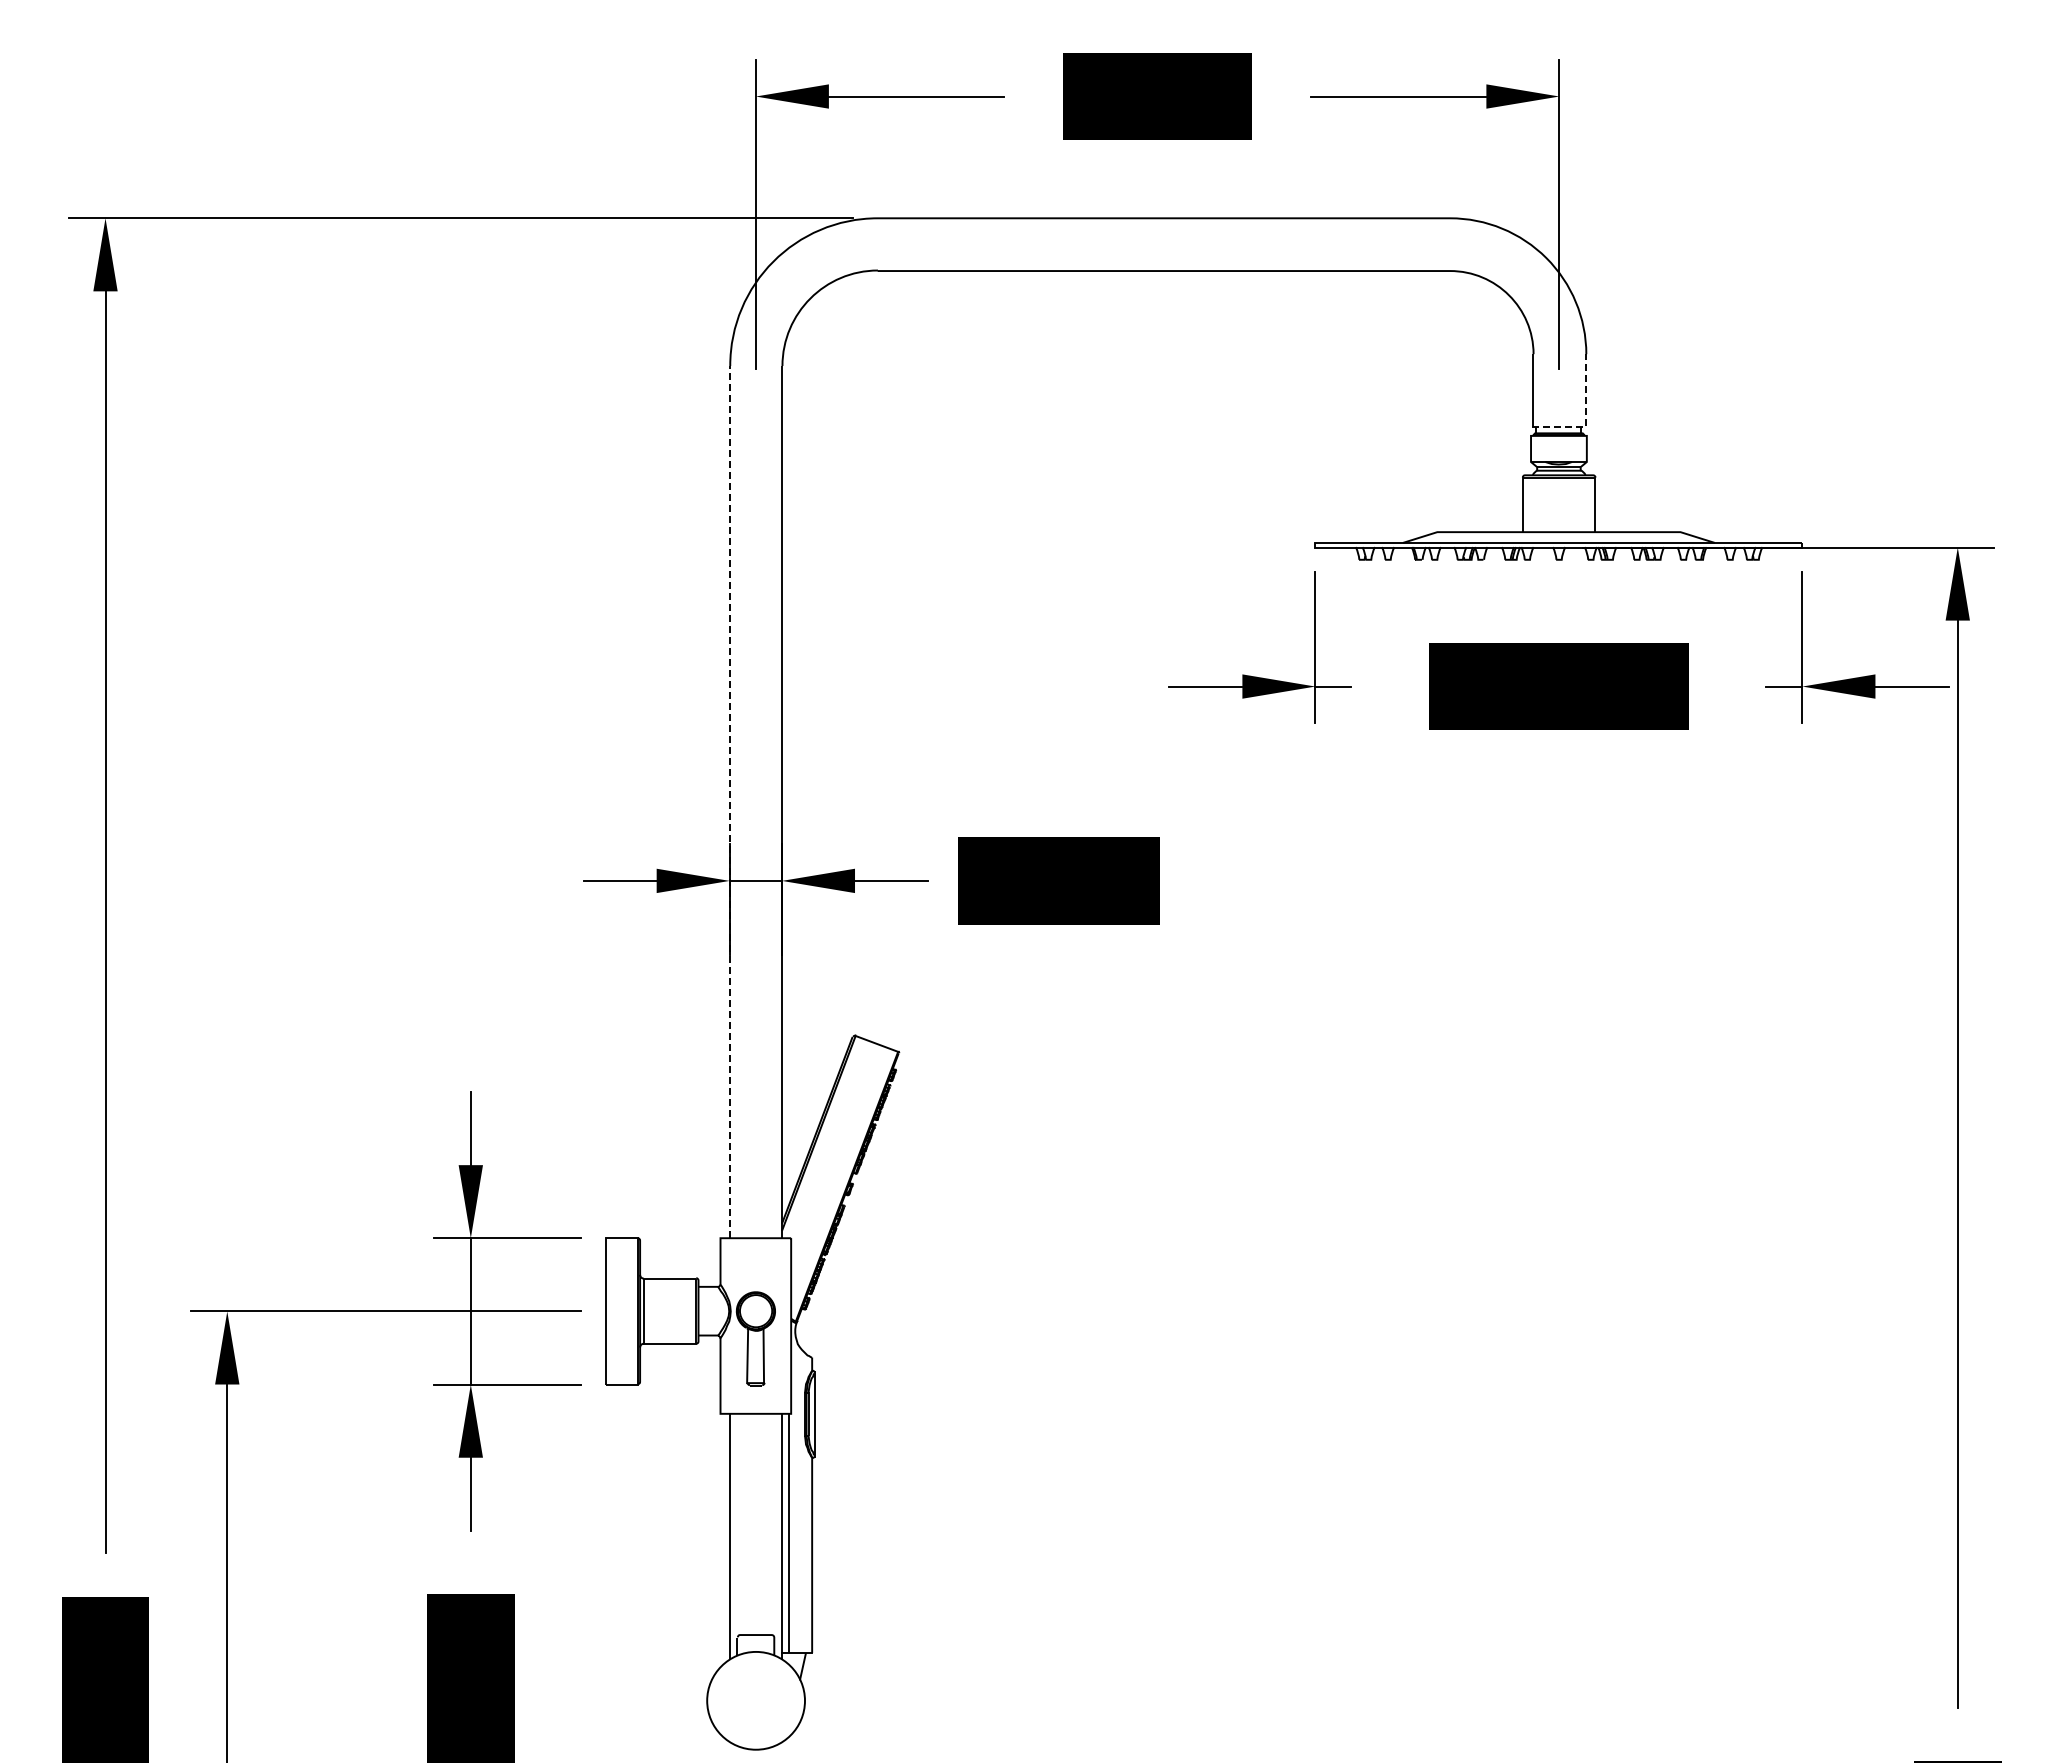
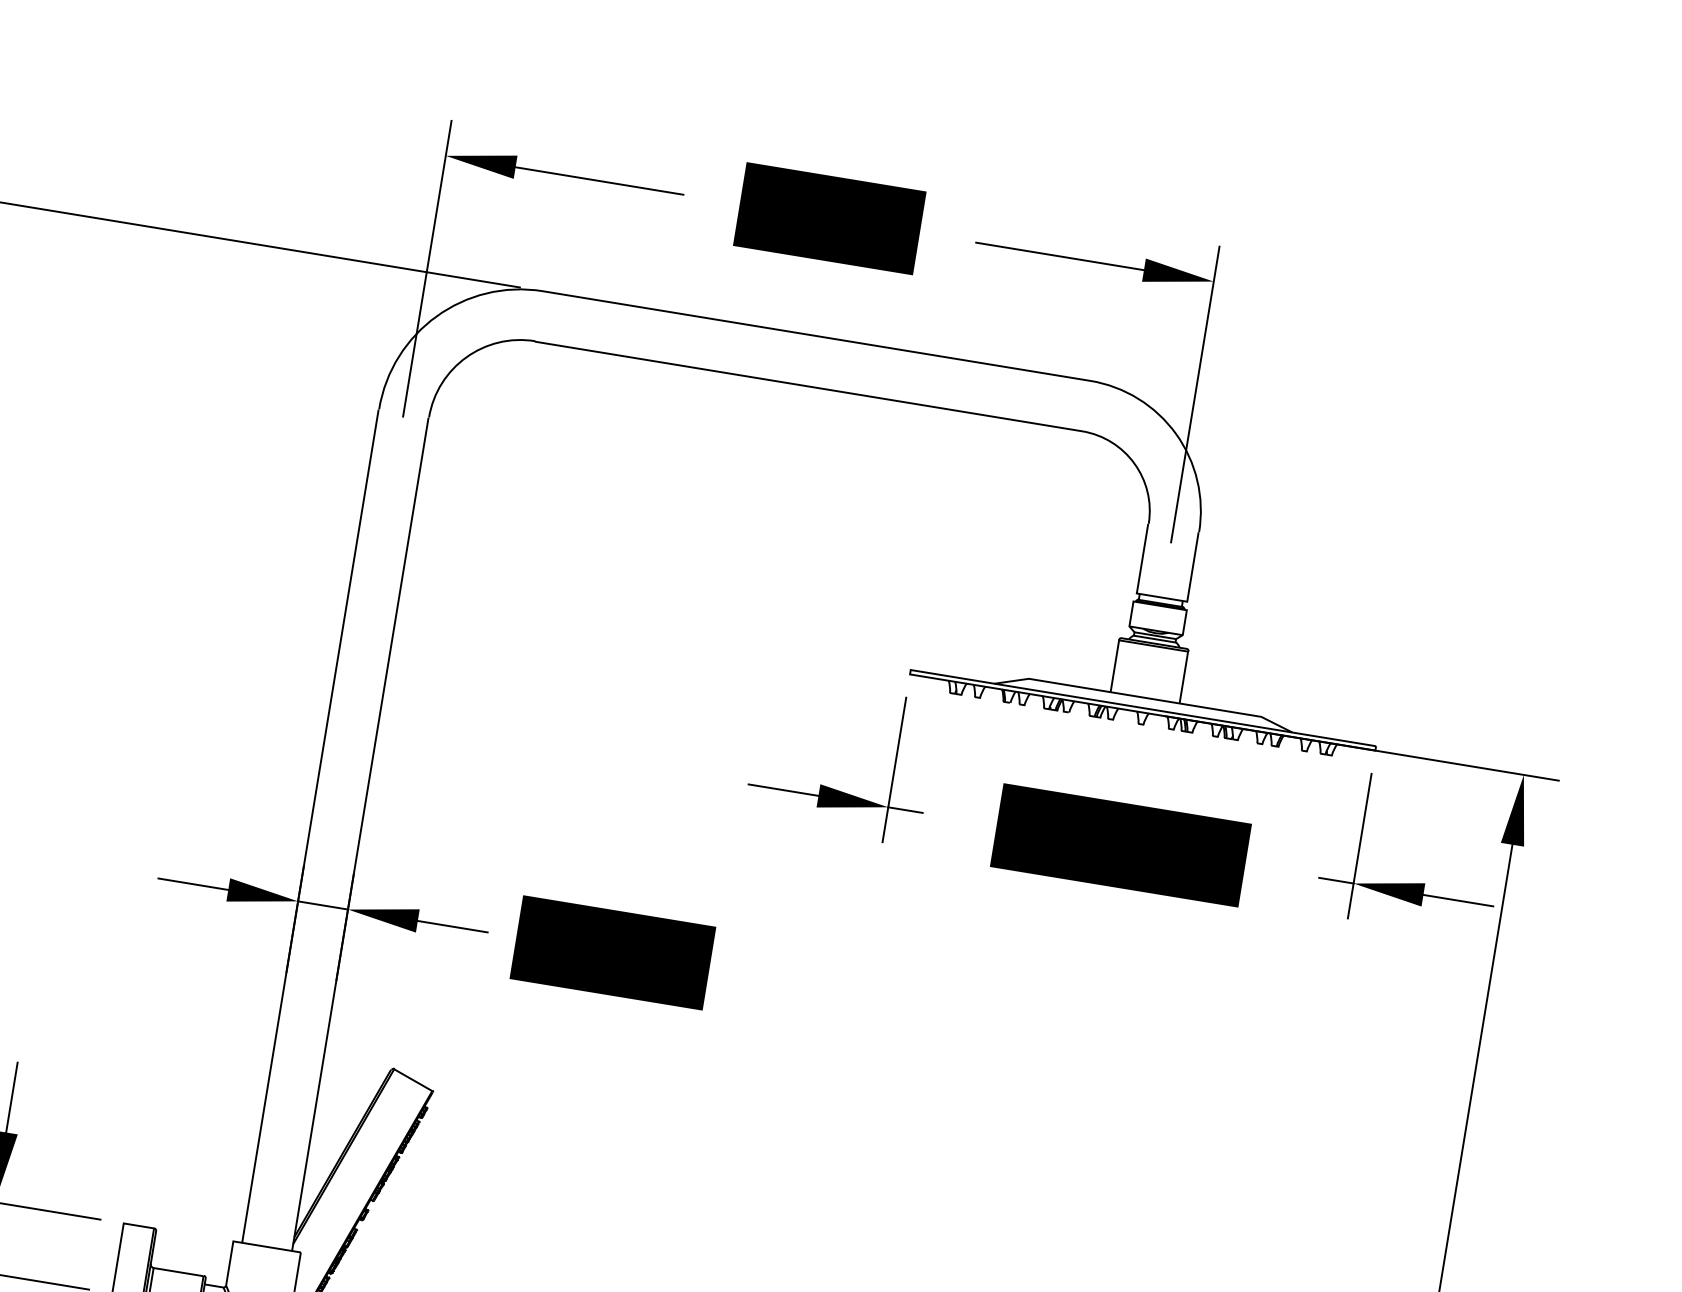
line: (1585, 418) -> (1188, 593), dashed -> solid
line: (729, 802) -> (310, 826), dashed -> solid

